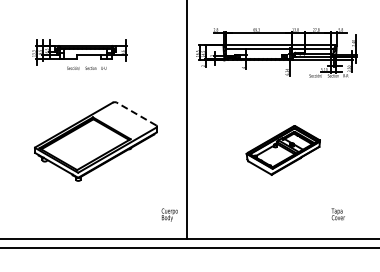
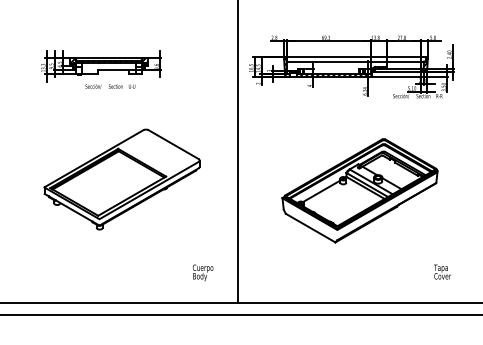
line: (136, 114) -> (173, 145), dashed -> solid
part: (283, 150) -> (360, 190), size x1.67
text: (169, 214) -> (202, 272), moved
text: (337, 214) -> (441, 272), moved

